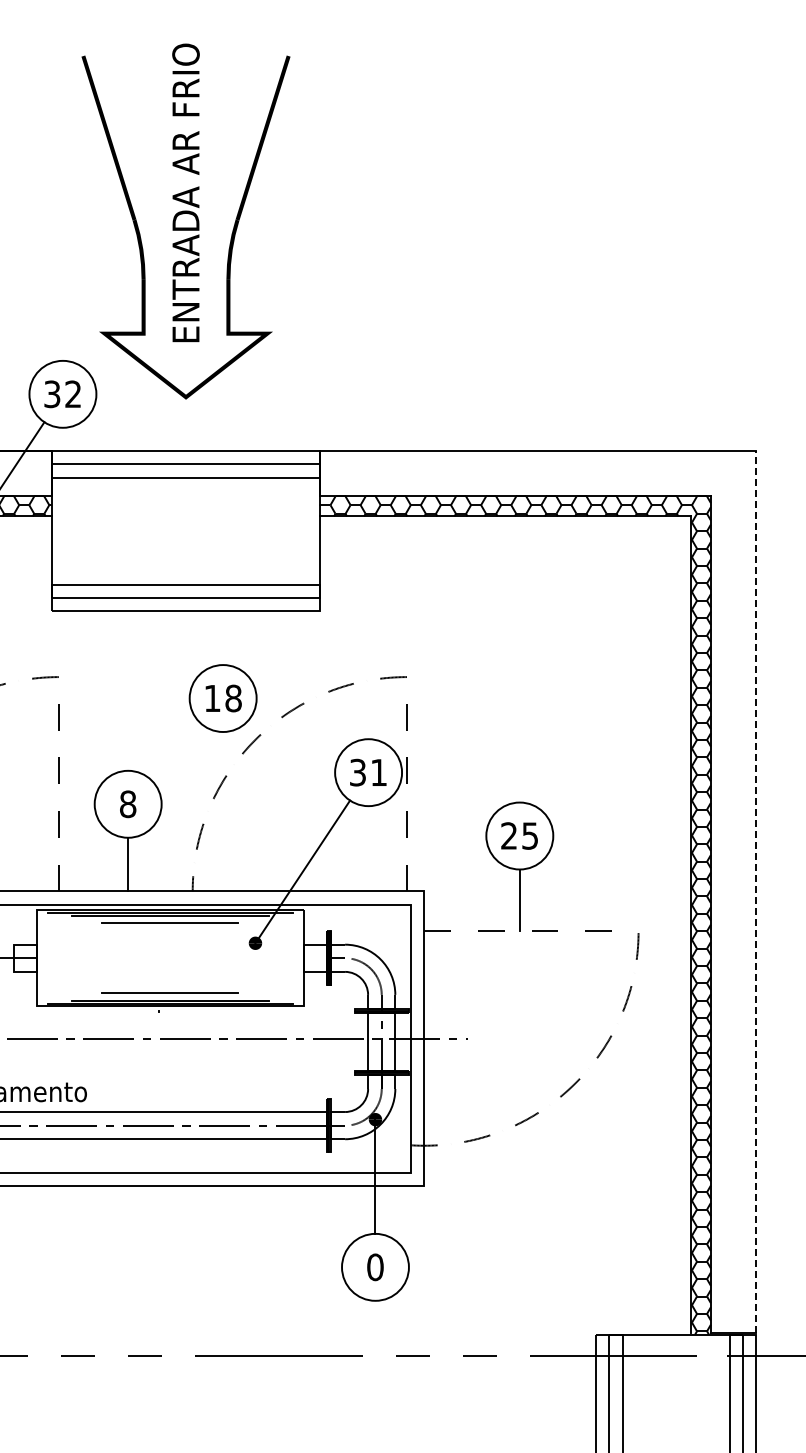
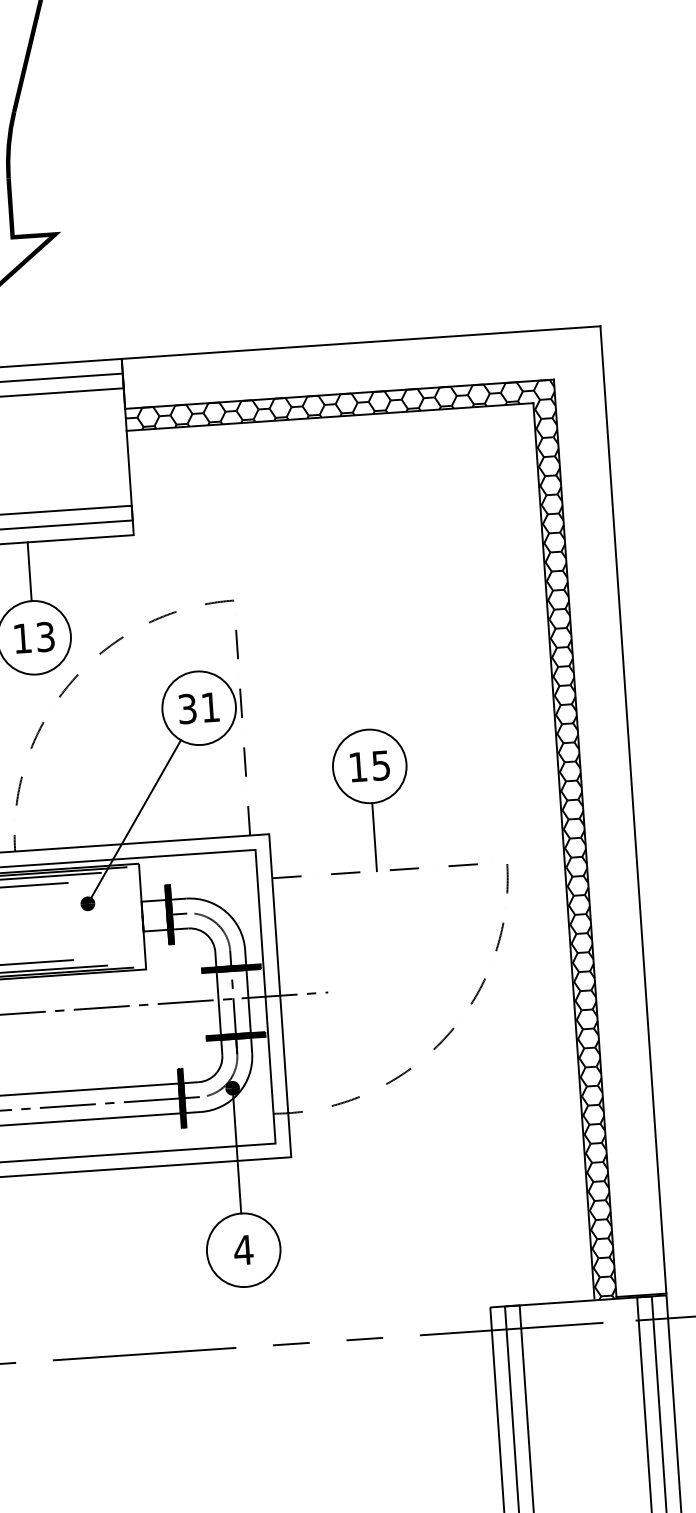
line: (223, 638) -> (30, 571), added
text: (233, 698) -> (45, 637), 18 -> 13
text: (508, 835) -> (357, 766), 25 -> 15
line: (756, 891) -> (633, 809), dashed -> solid
text: (375, 1267) -> (243, 1250), 0 -> 4

